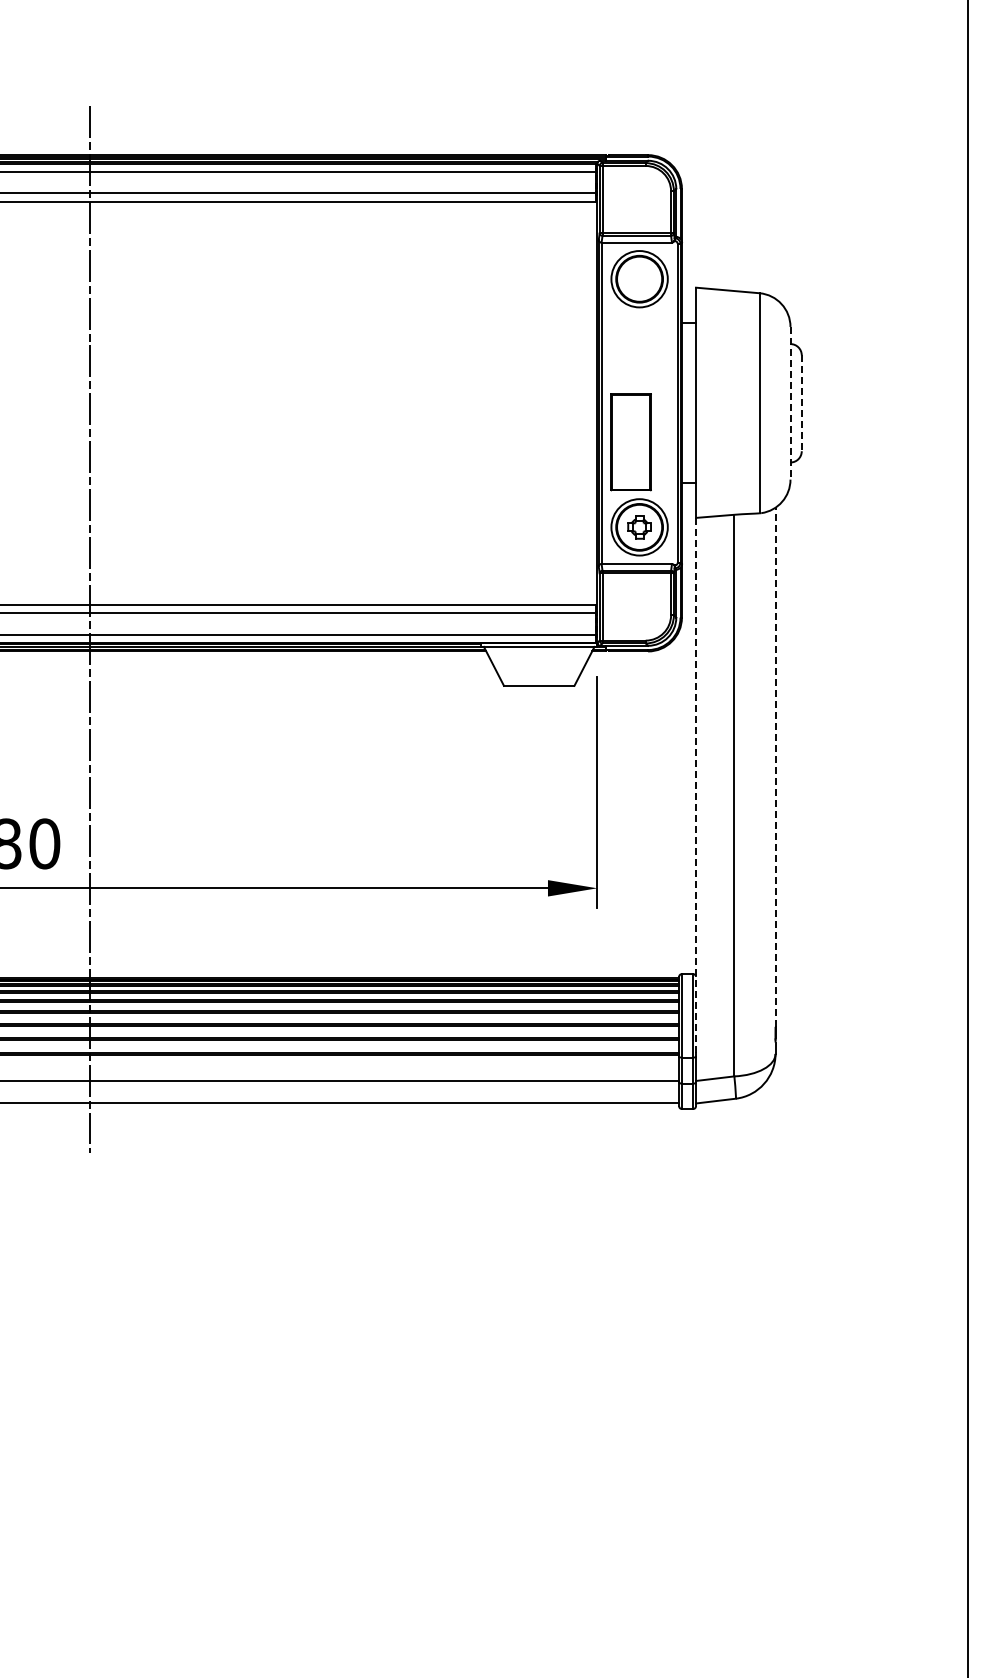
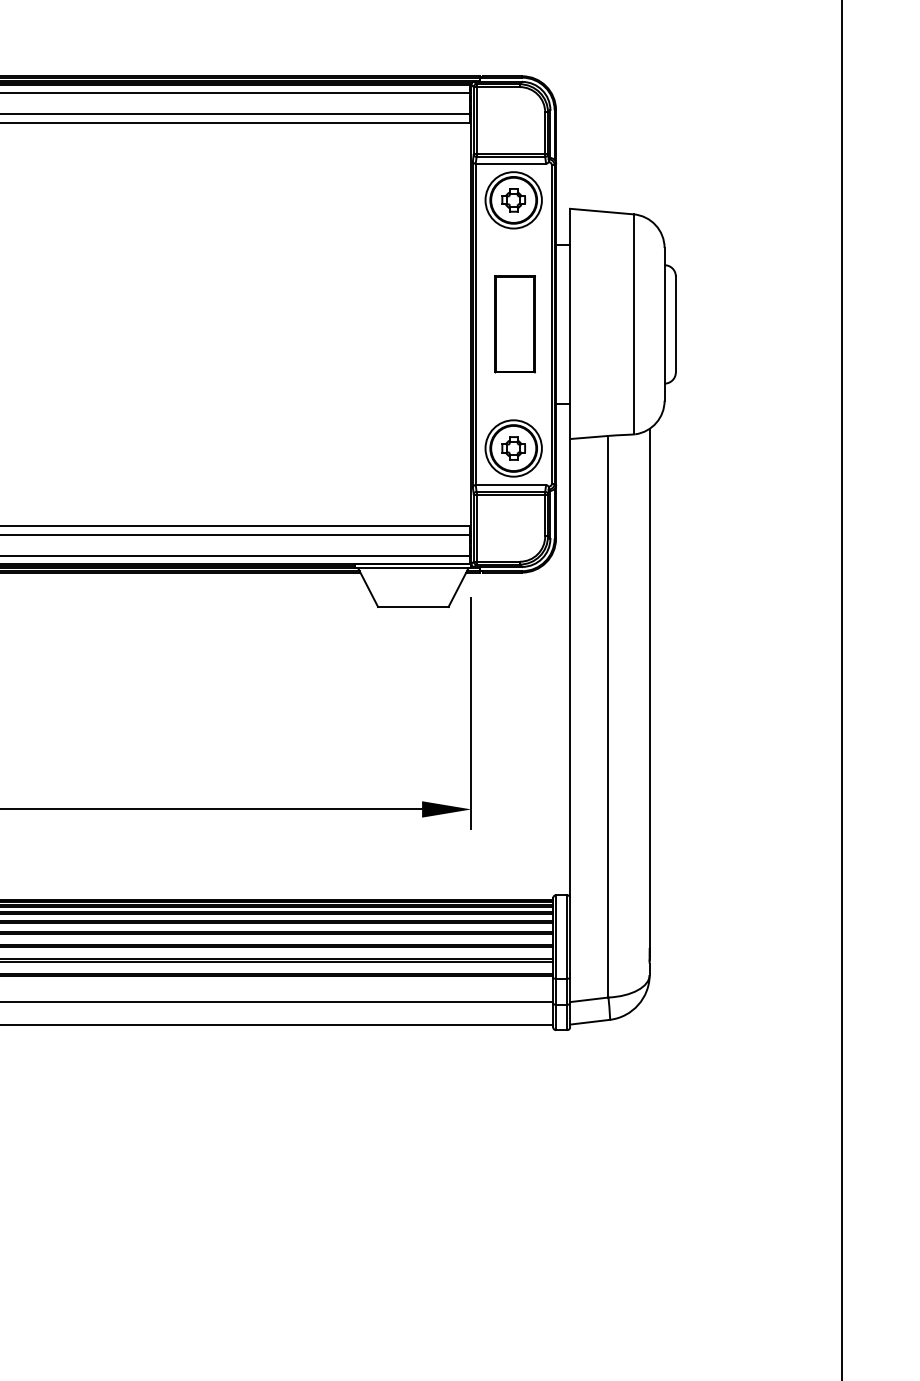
part: (639, 278) -> (513, 199), added
line: (790, 403) -> (664, 324), dashed -> solid
line: (801, 403) -> (675, 324), dashed -> solid
part: (630, 442) -> (514, 324), moved
line: (775, 767) -> (649, 688), dashed -> solid
line: (696, 785) -> (570, 706), dashed -> solid

